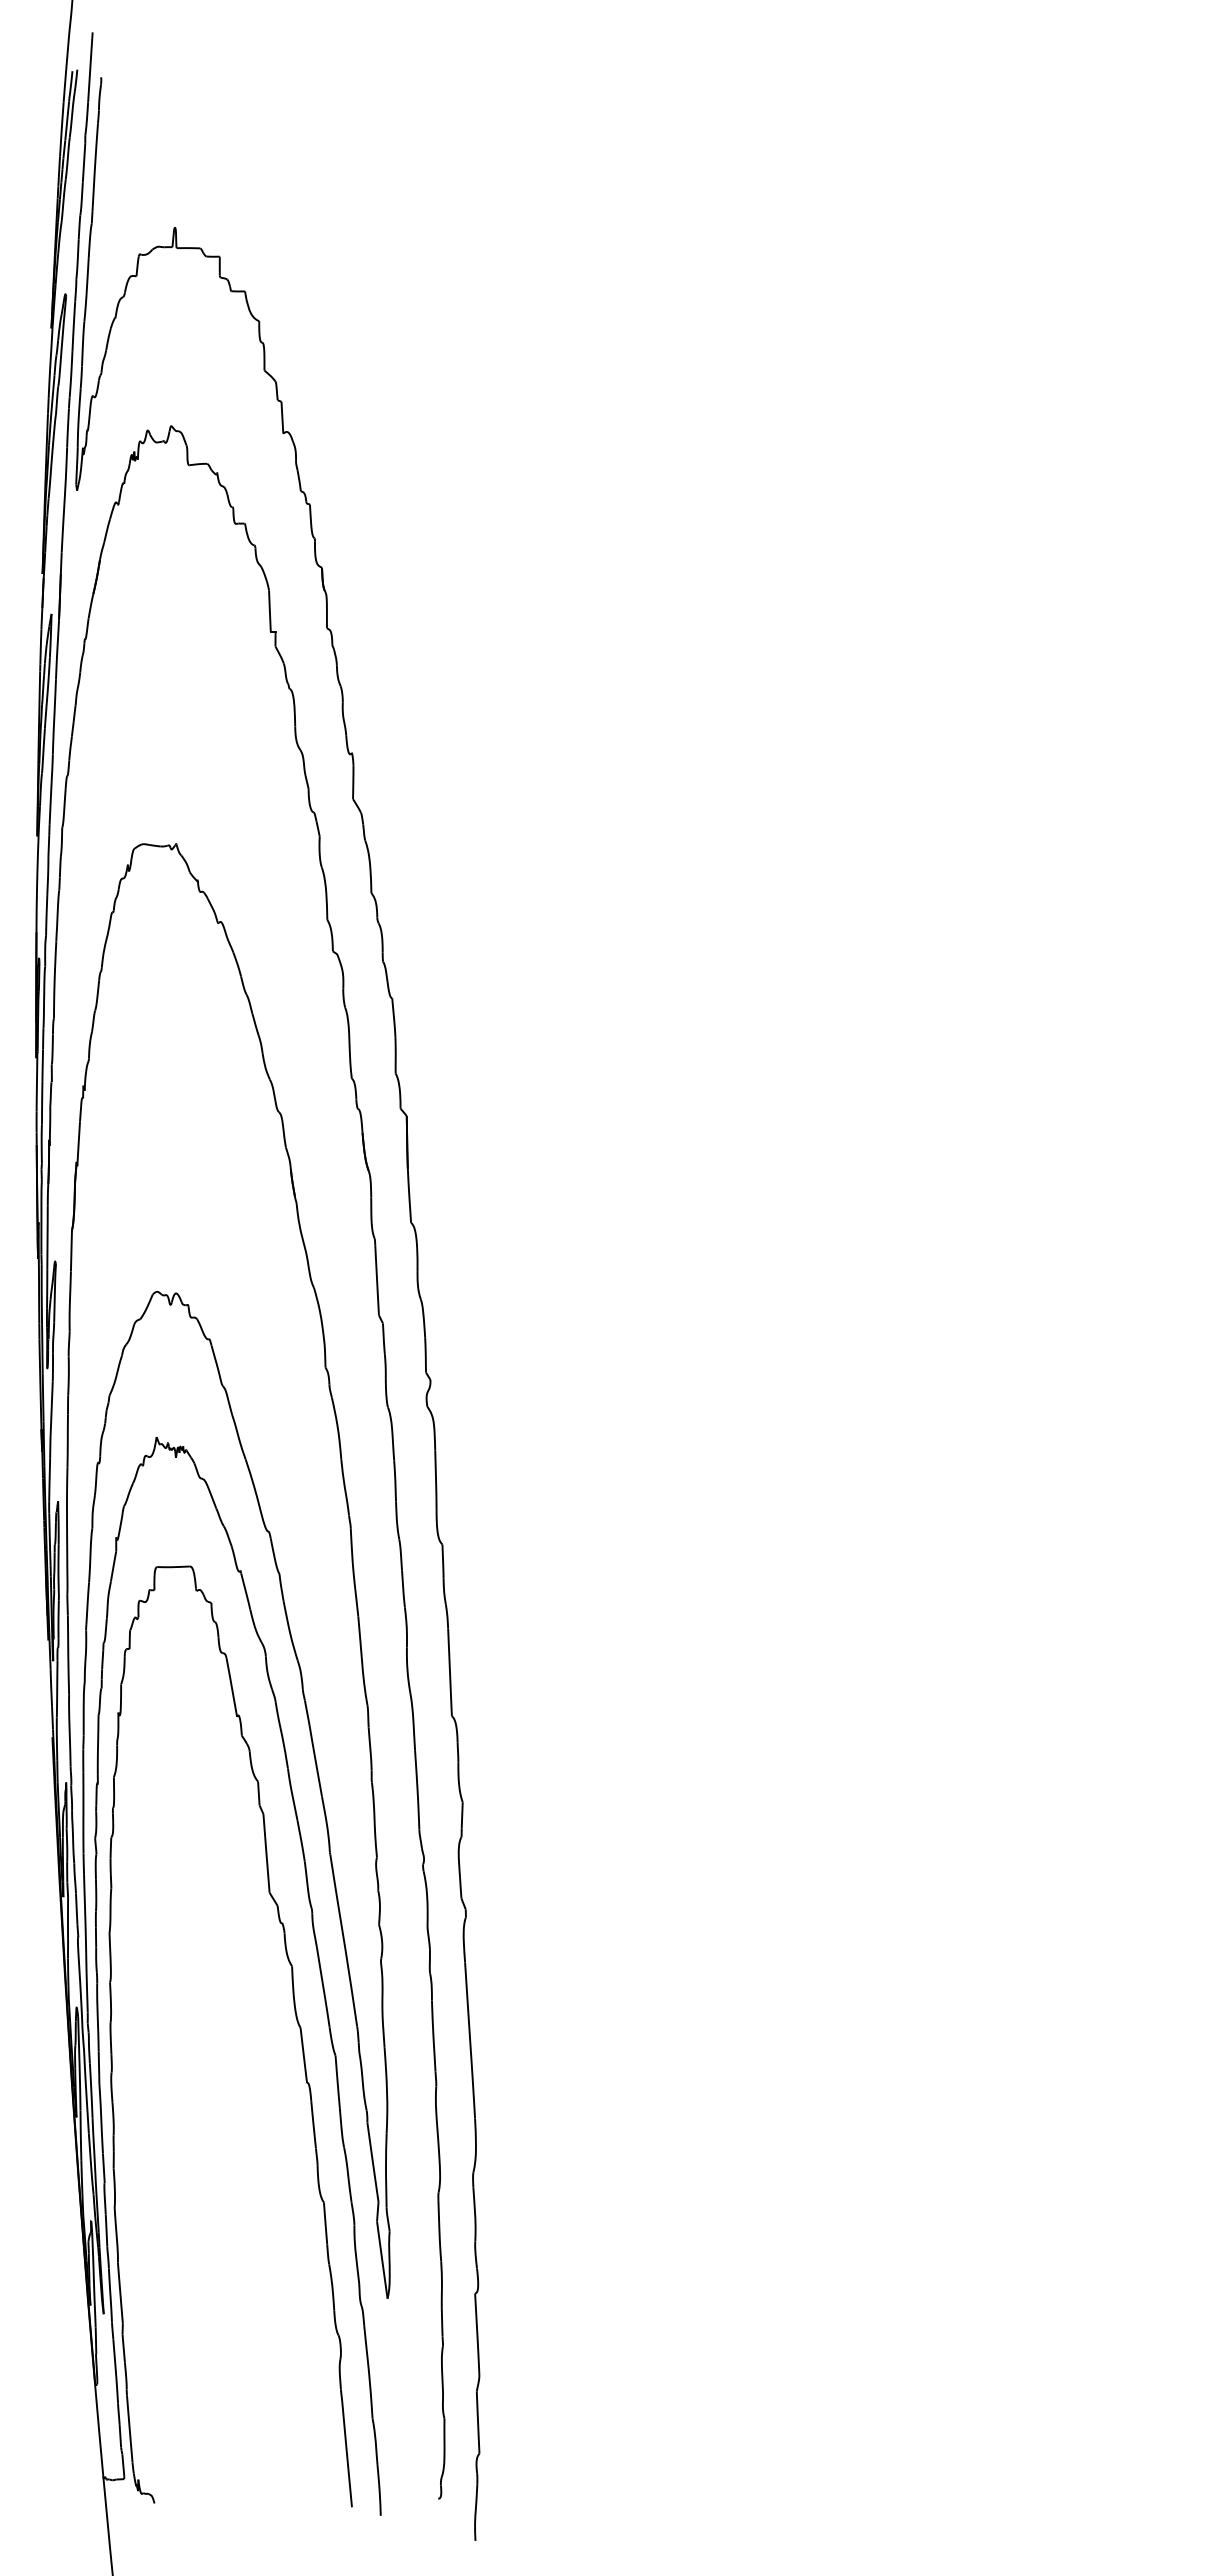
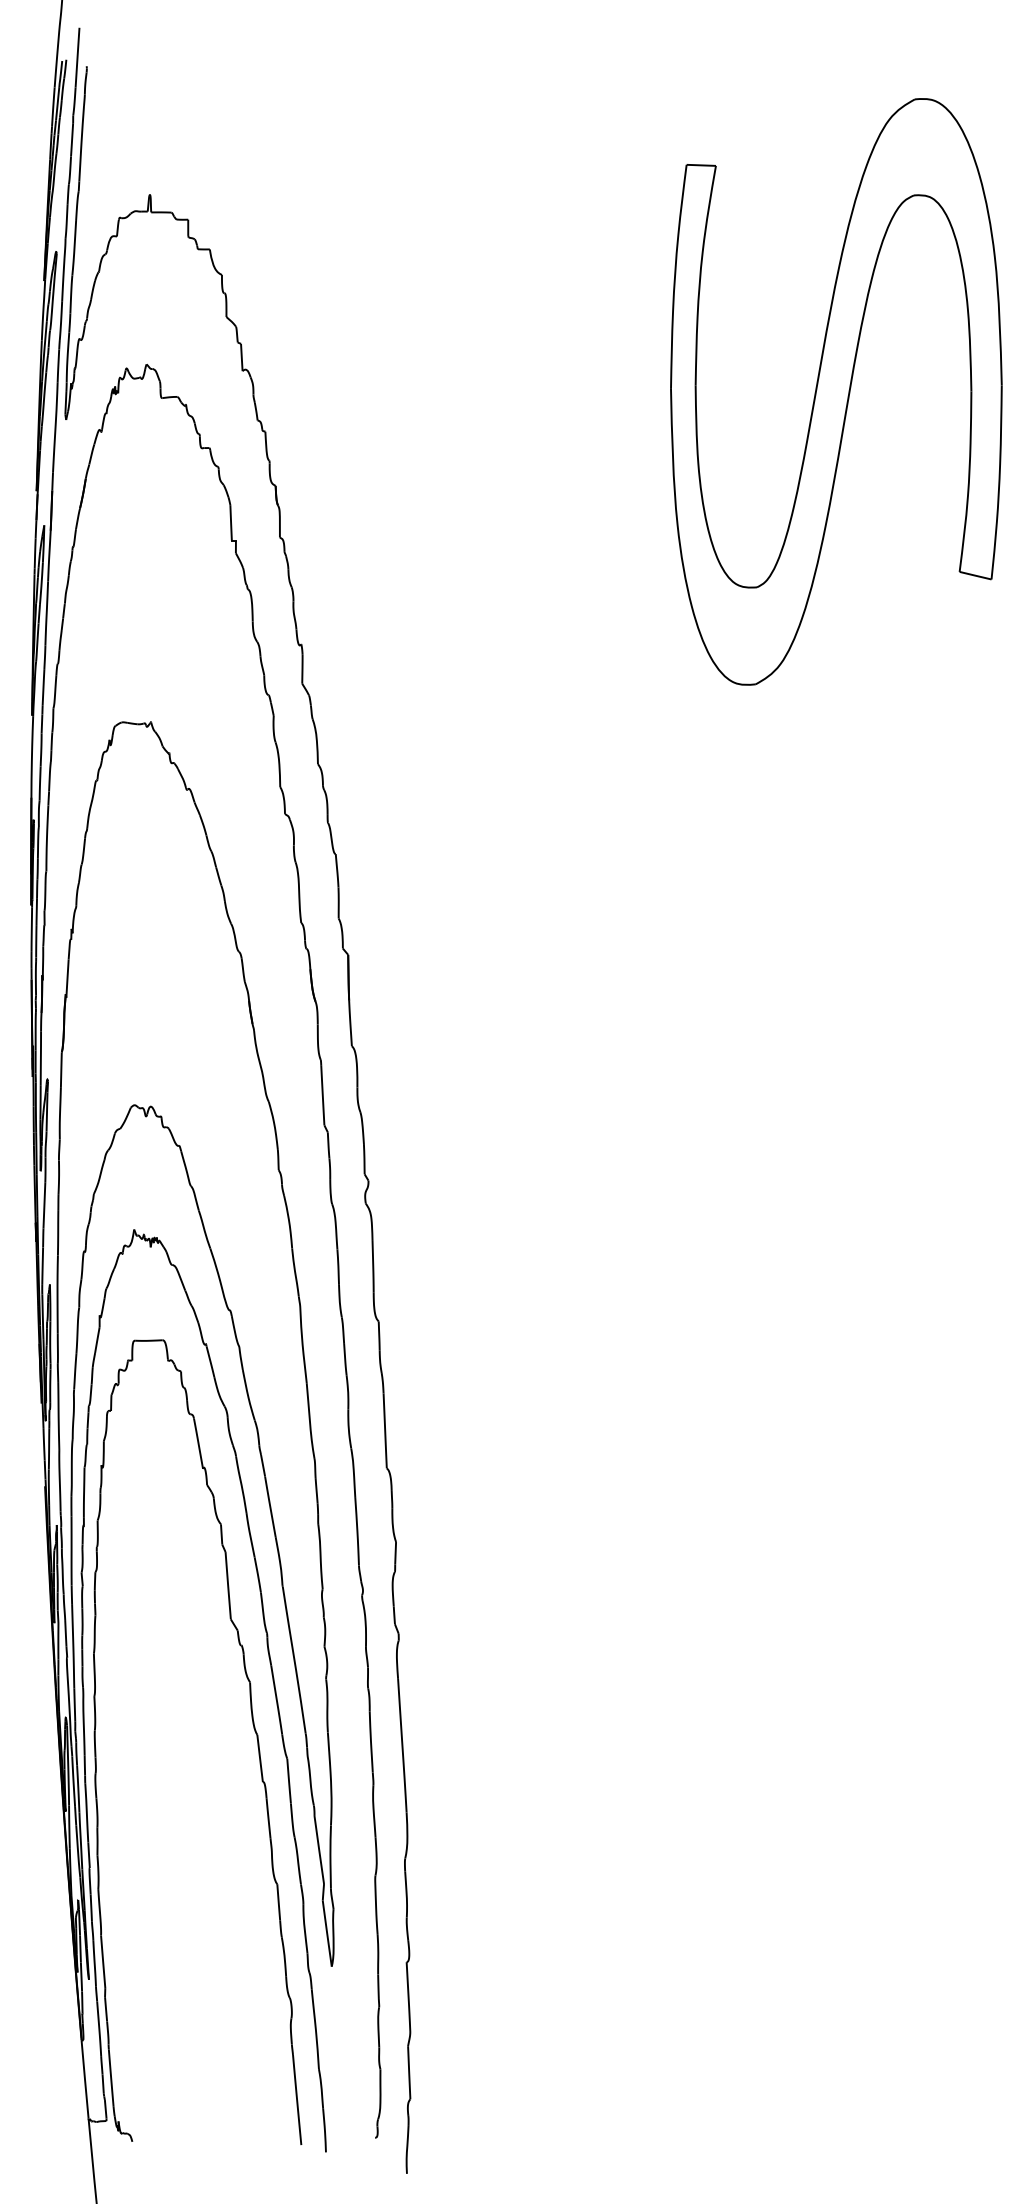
part: (977, 457) -> (836, 391), added

